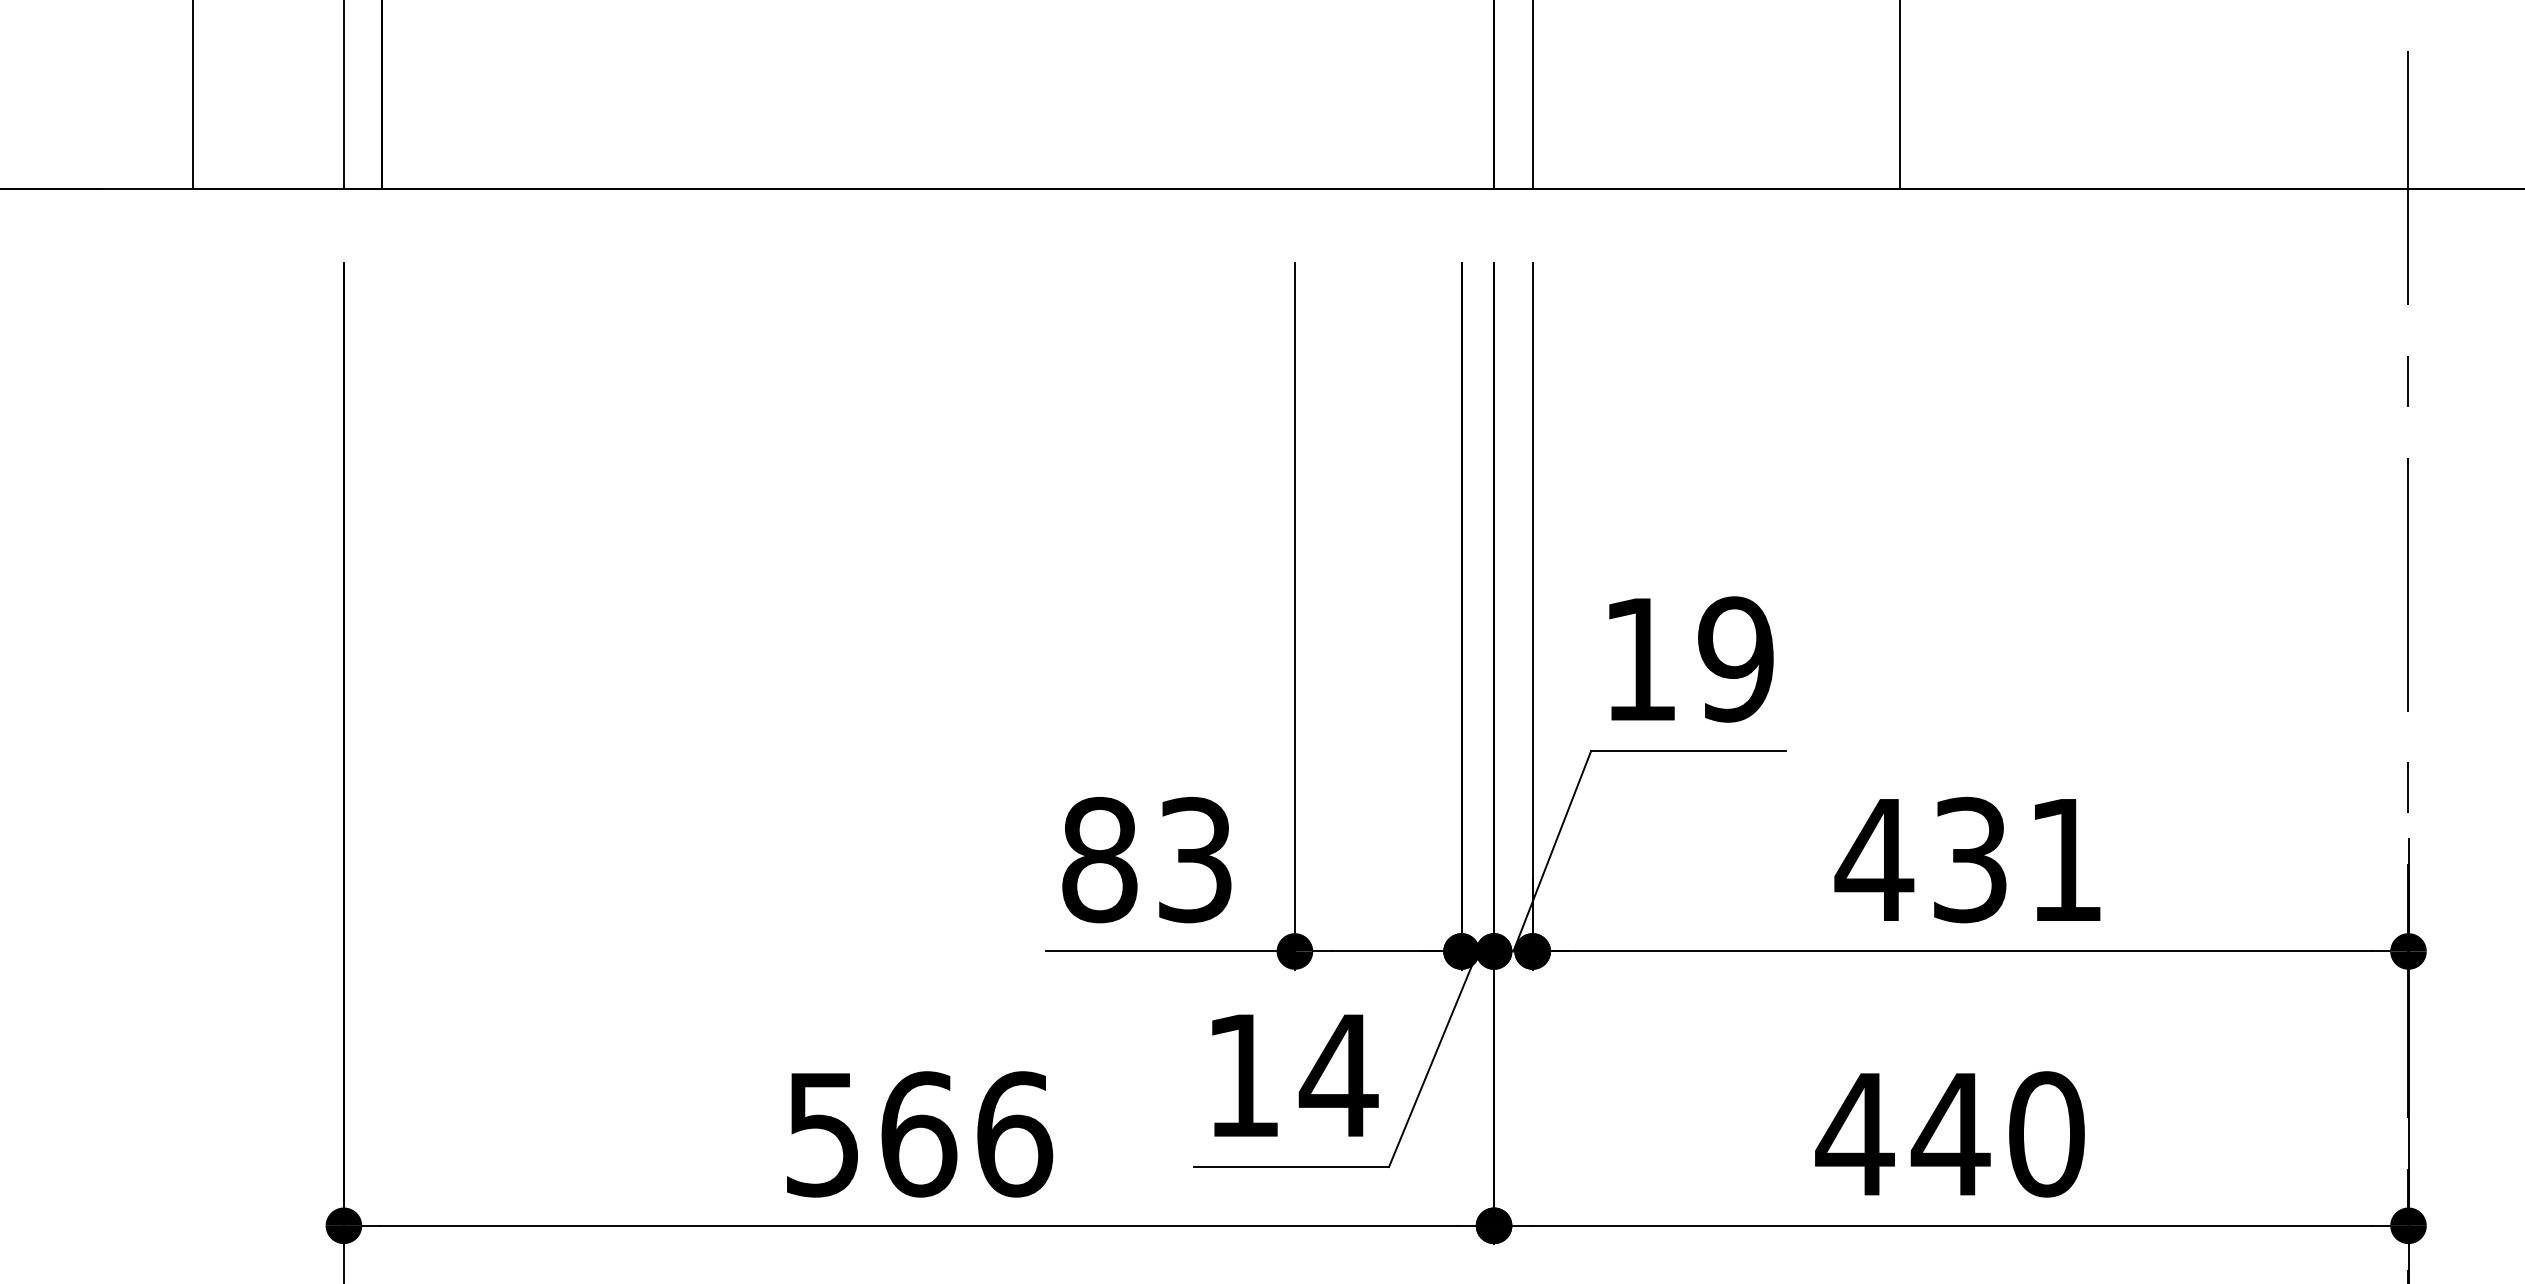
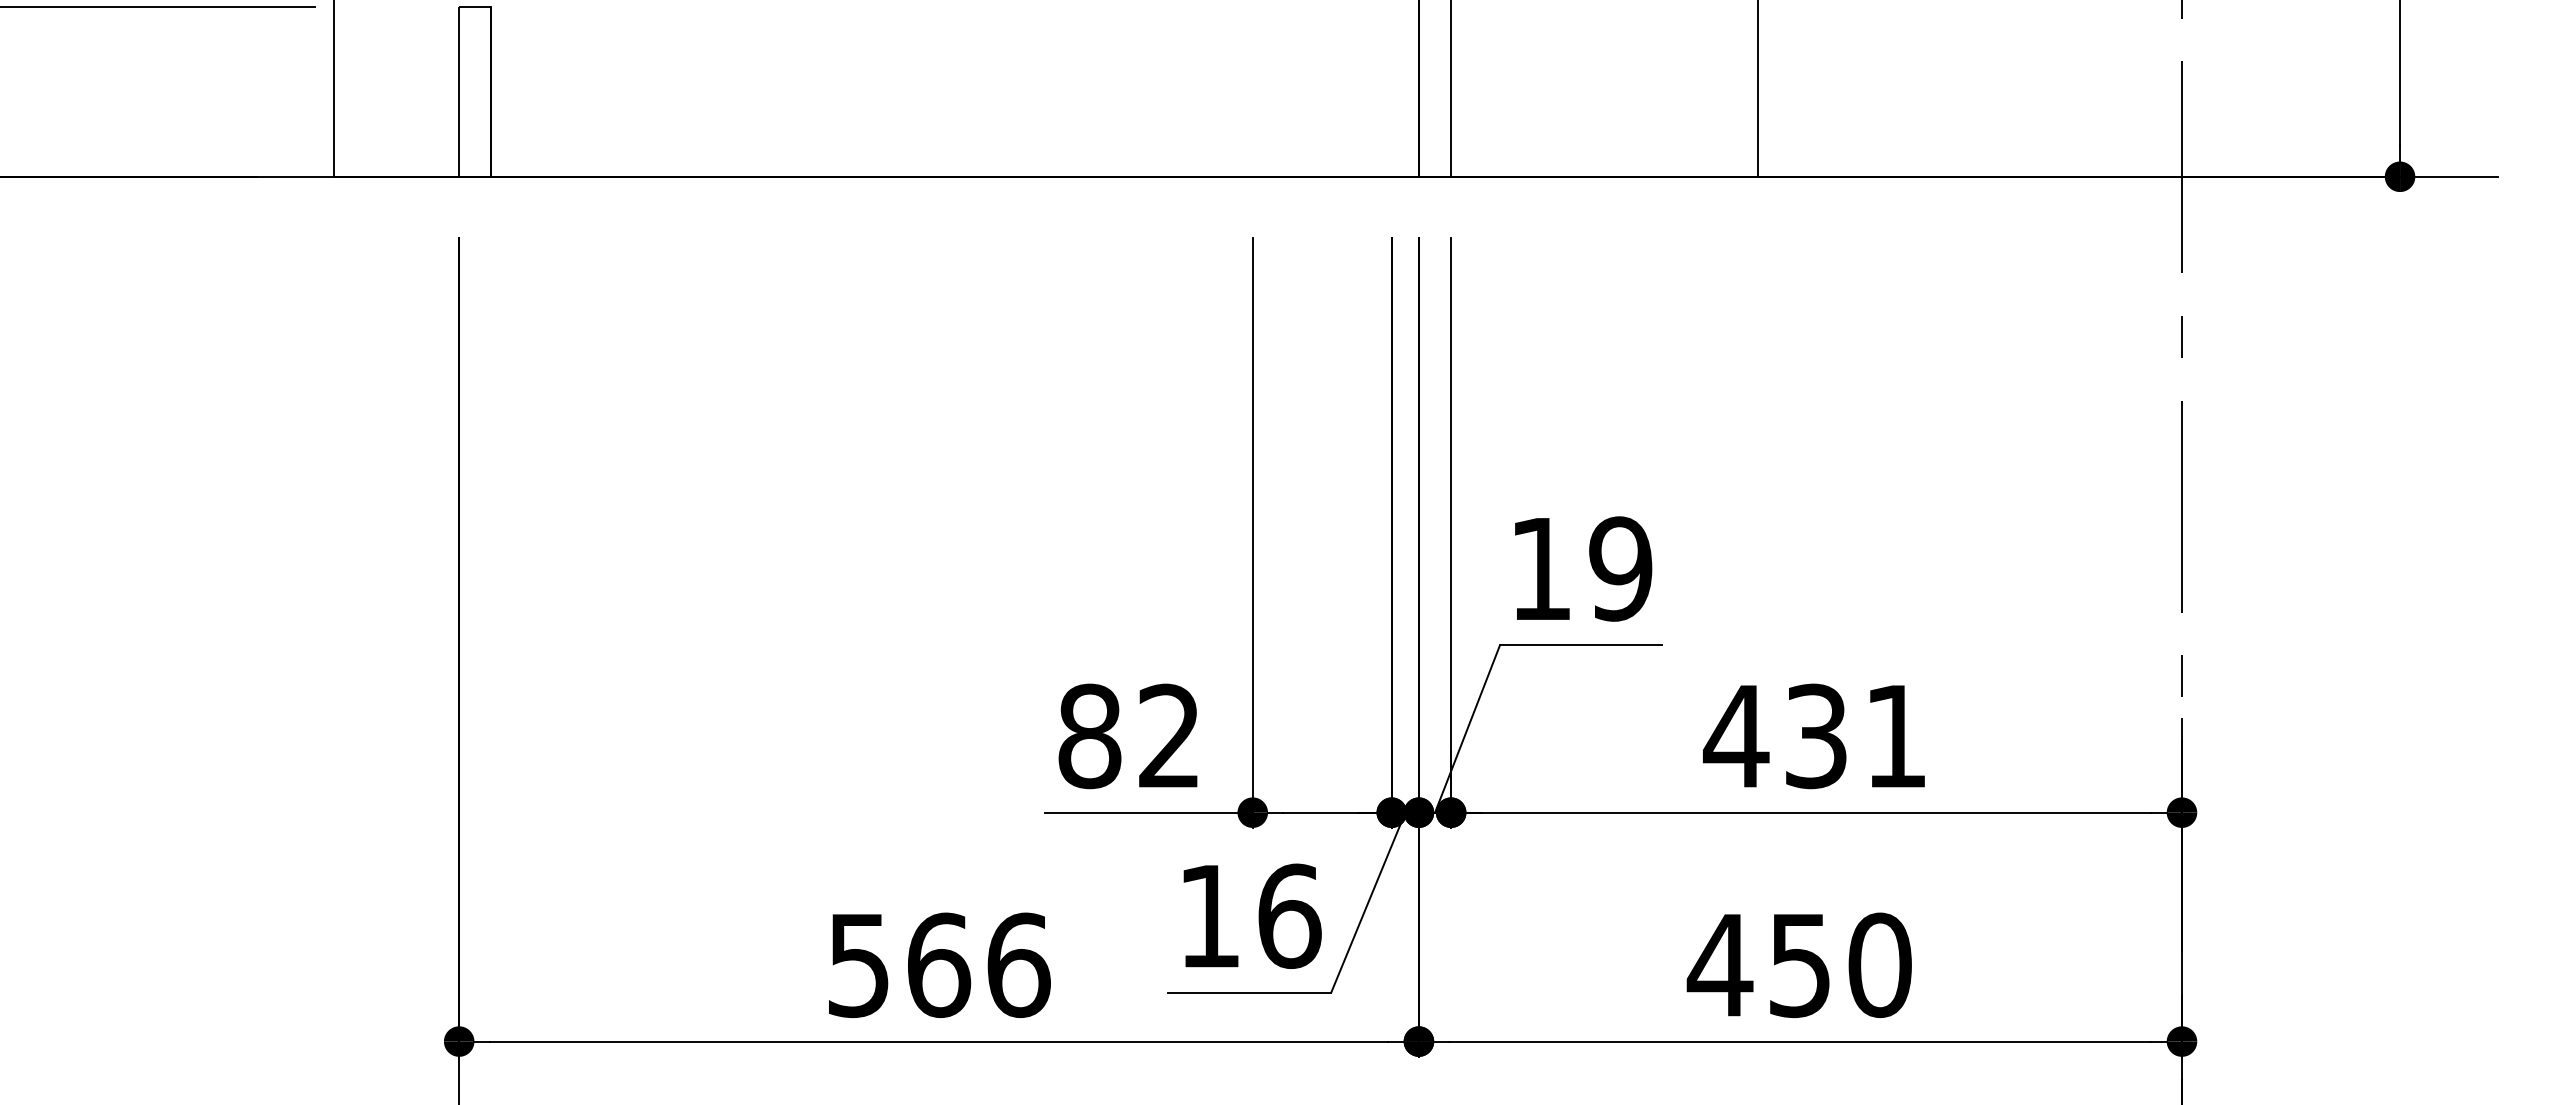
text: (1195, 860) -> (1169, 736), 83 -> 82
text: (1338, 1075) -> (1289, 916), 14 -> 16
text: (1950, 1135) -> (1799, 966), 440 -> 450

